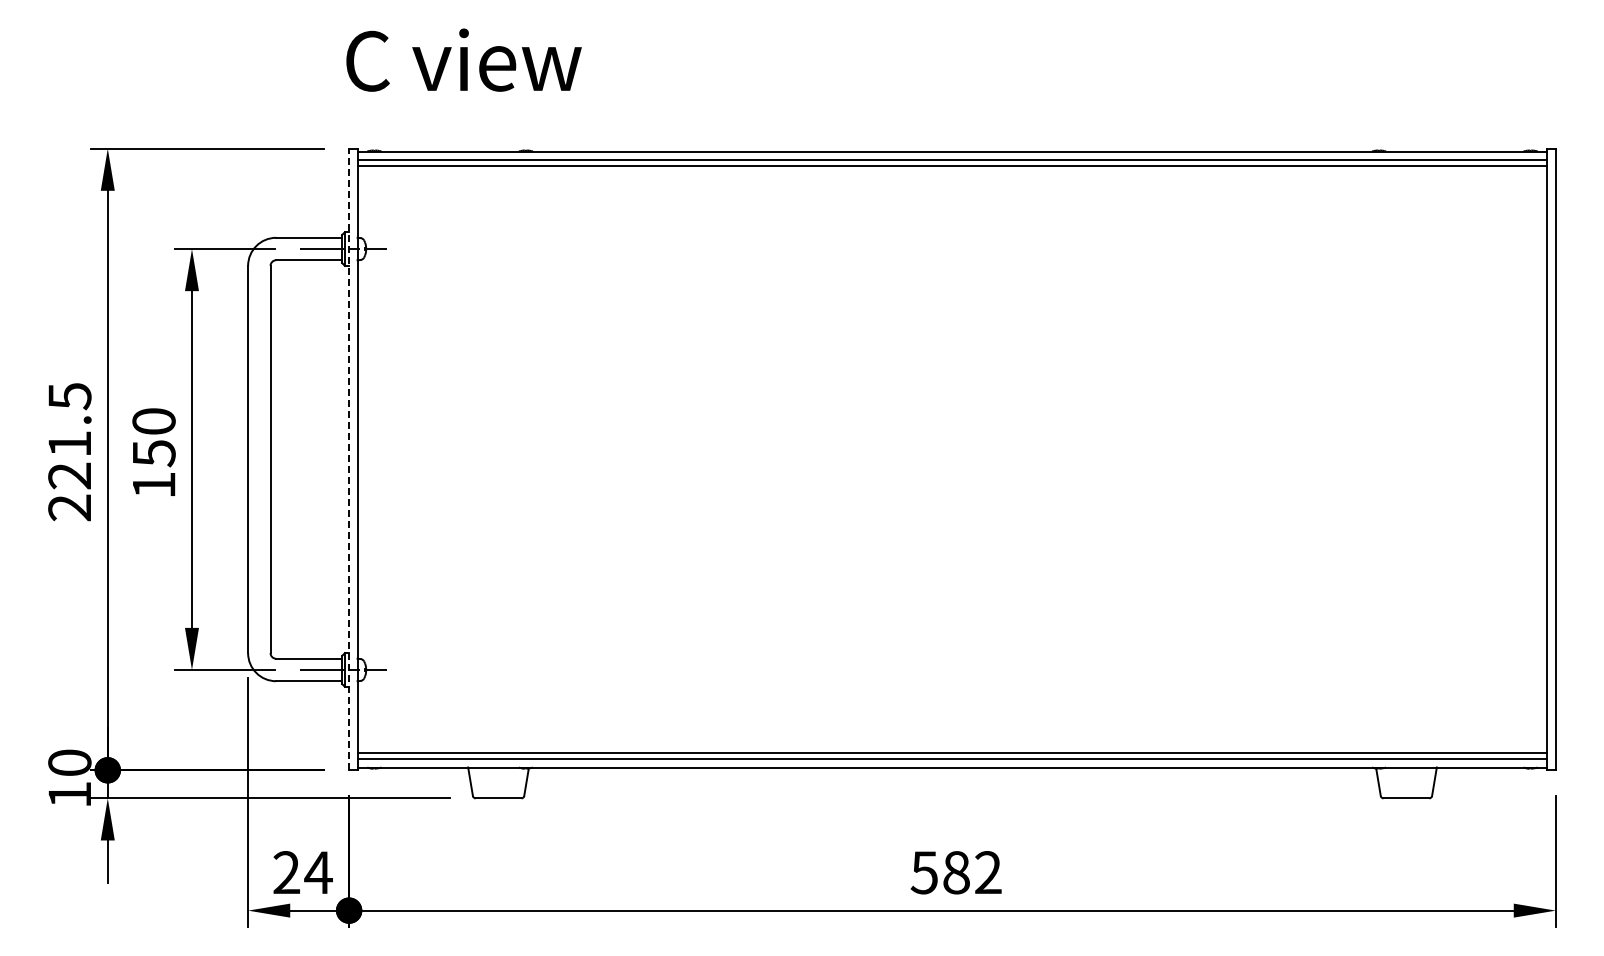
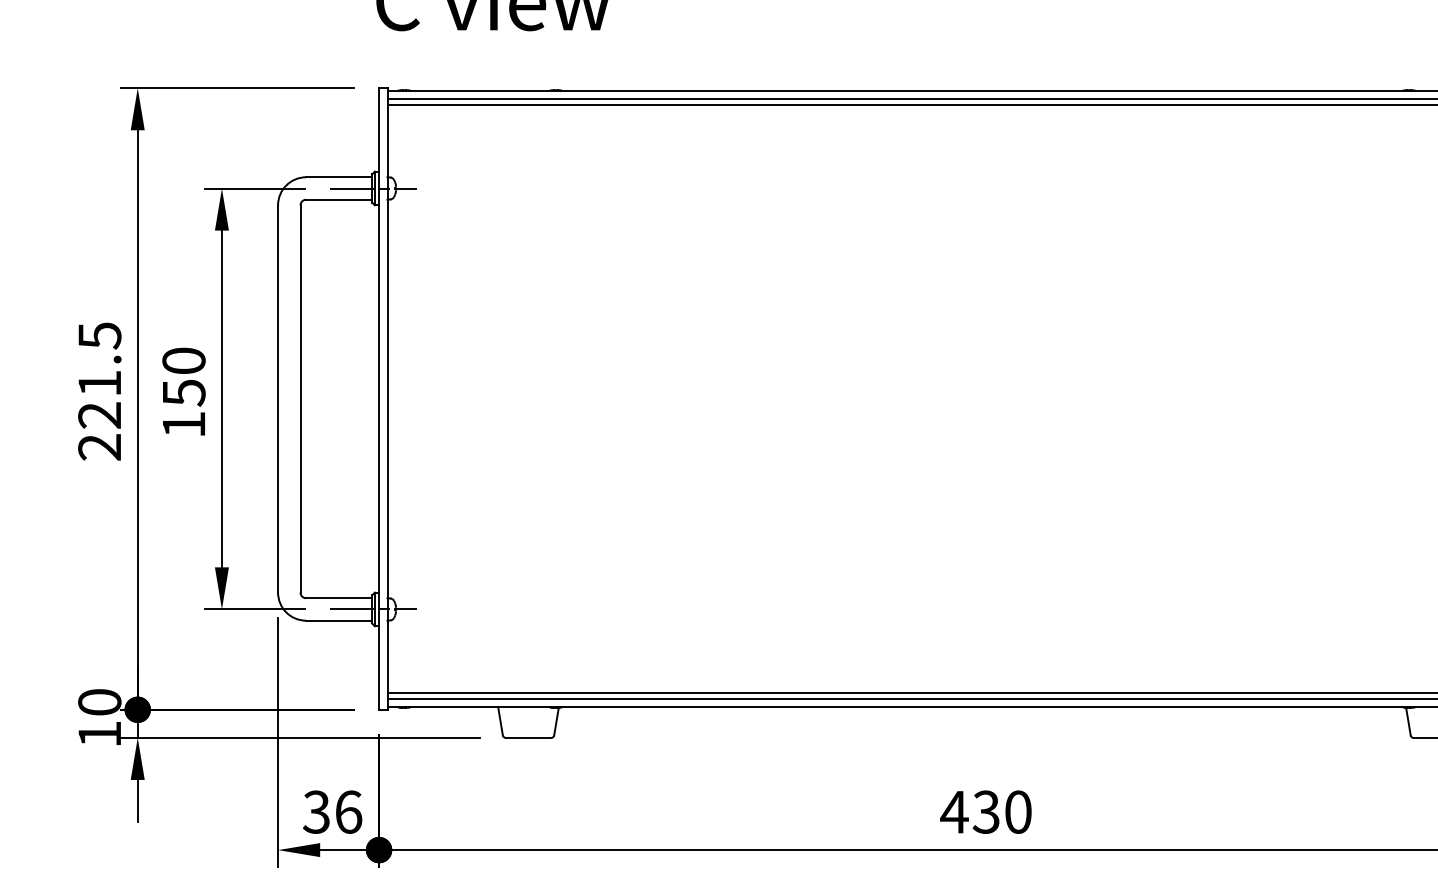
line: (349, 459) -> (379, 398), dashed -> solid
text: (302, 872) -> (332, 811), 24 -> 36
text: (955, 872) -> (985, 811), 582 -> 430

